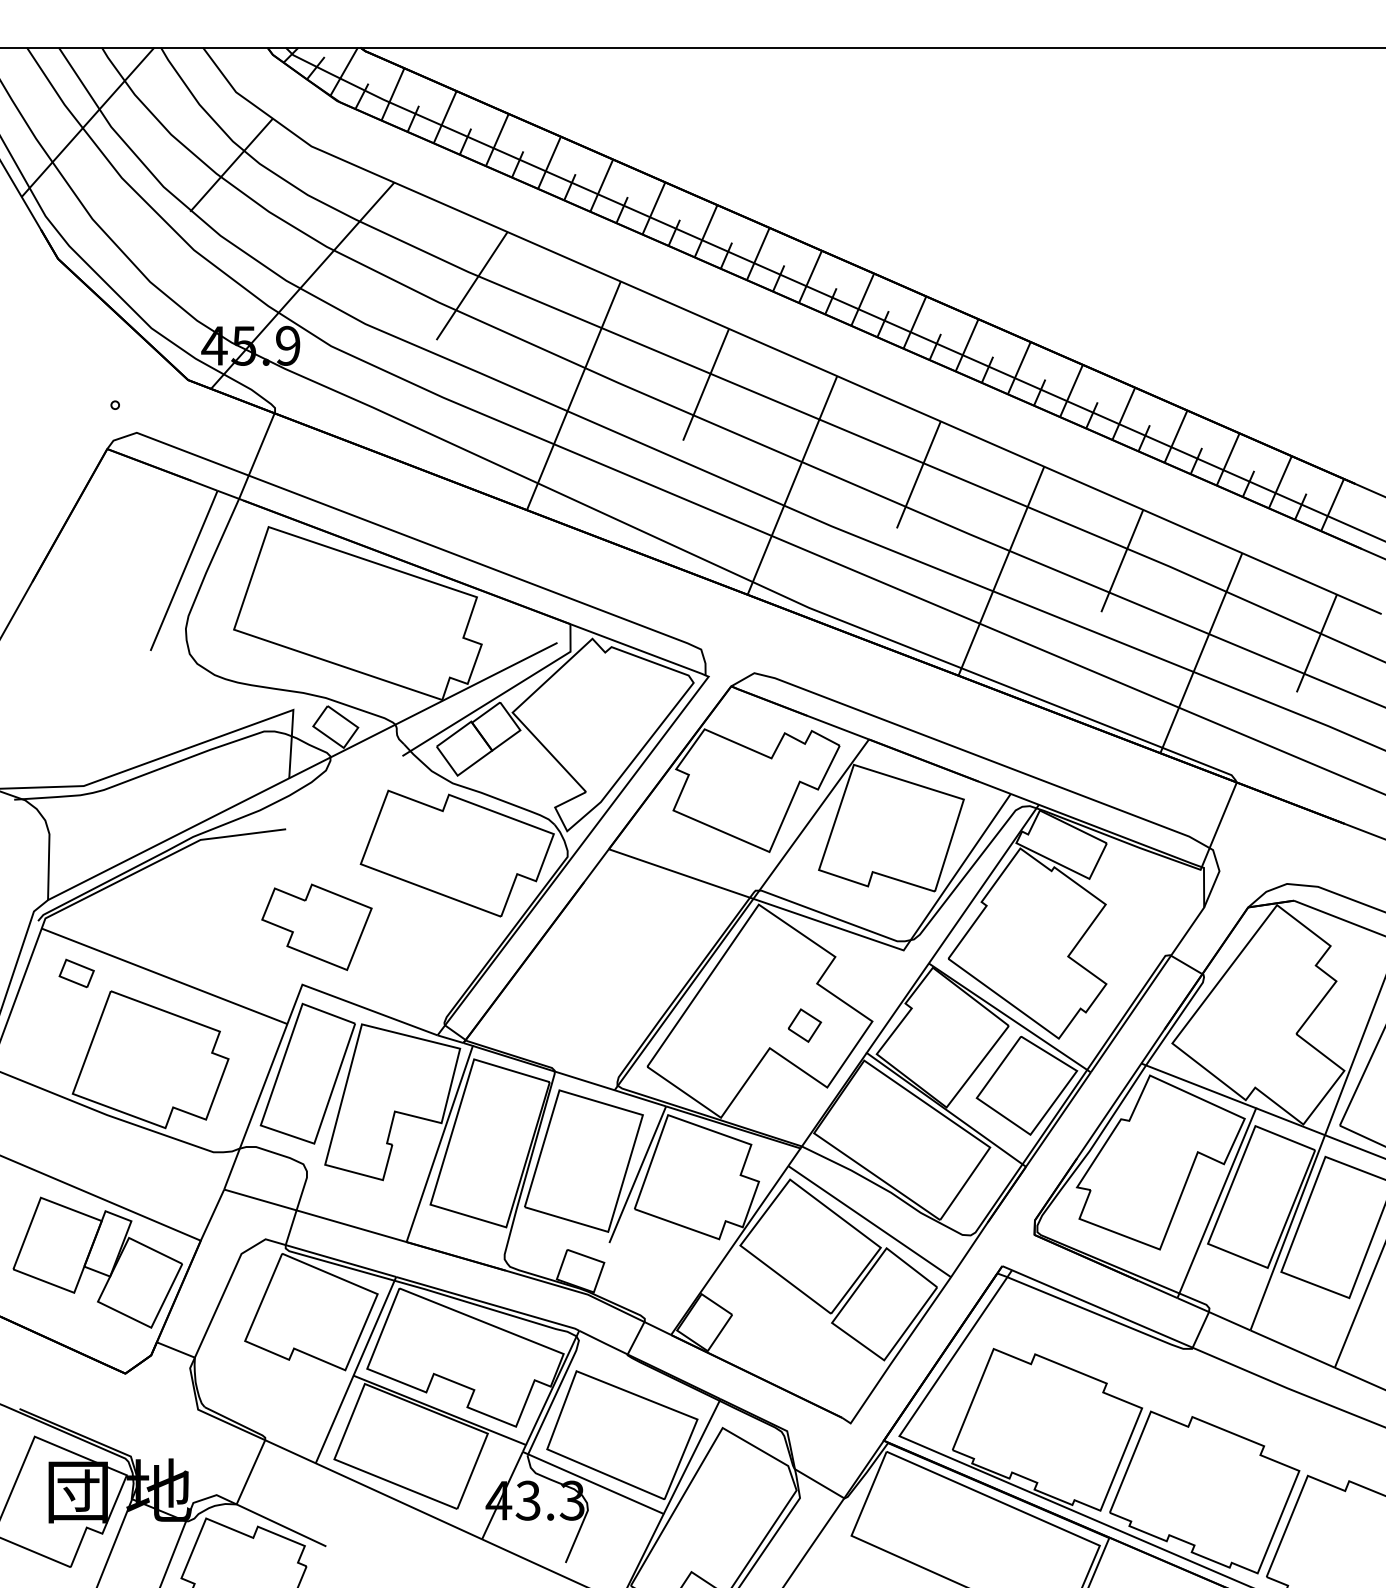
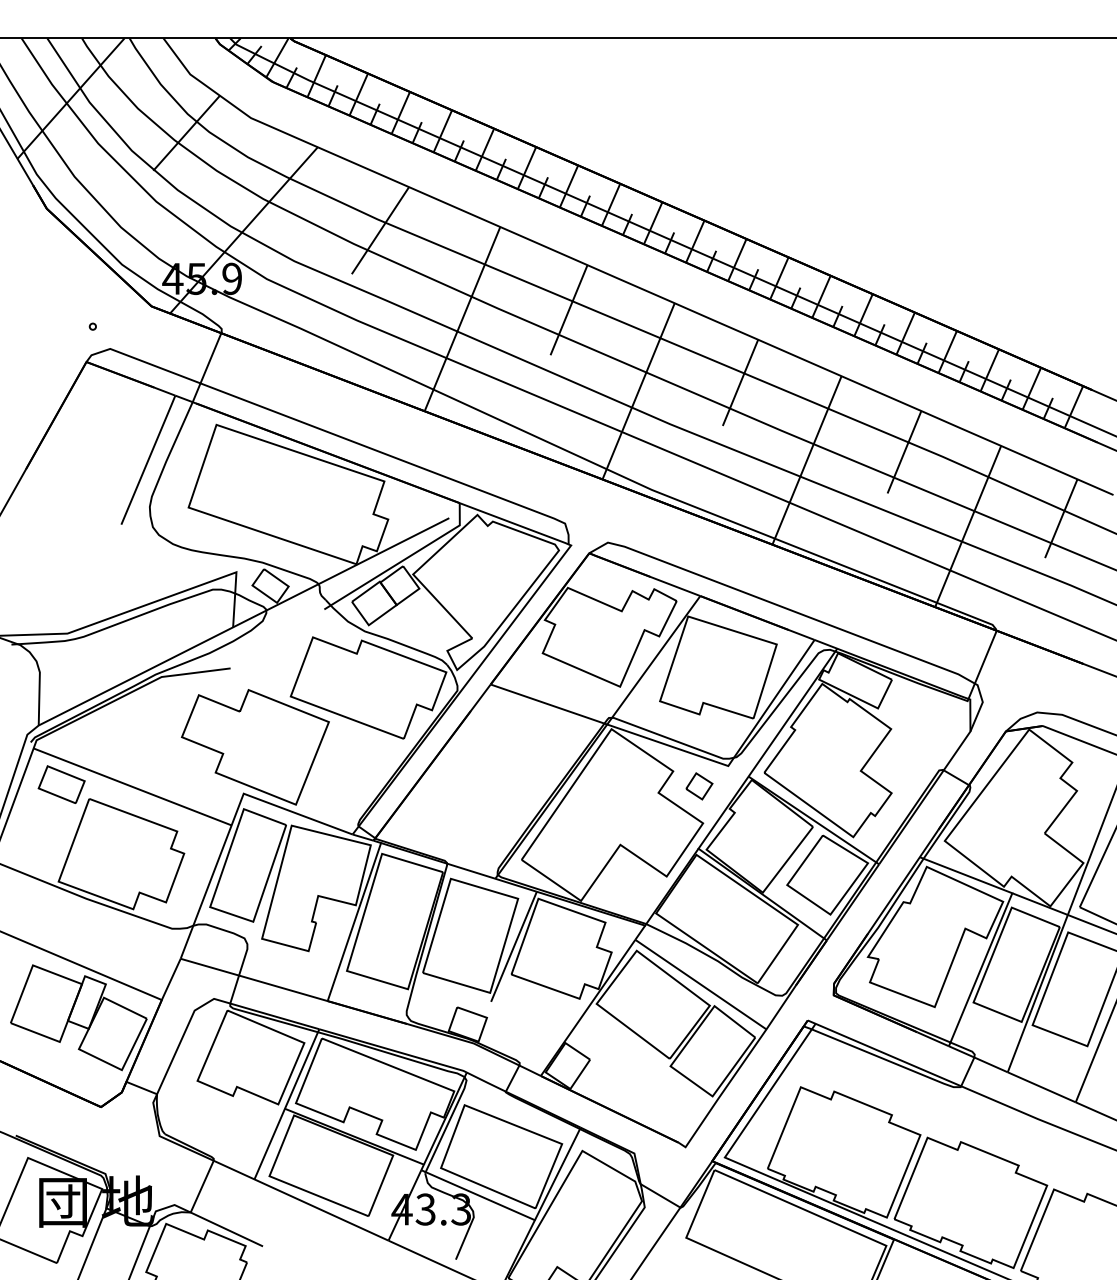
part: (316, 927) -> (255, 747), size x1.67
part: (76, 973) -> (61, 784), size x1.67
part: (804, 1025) -> (699, 786), moved

